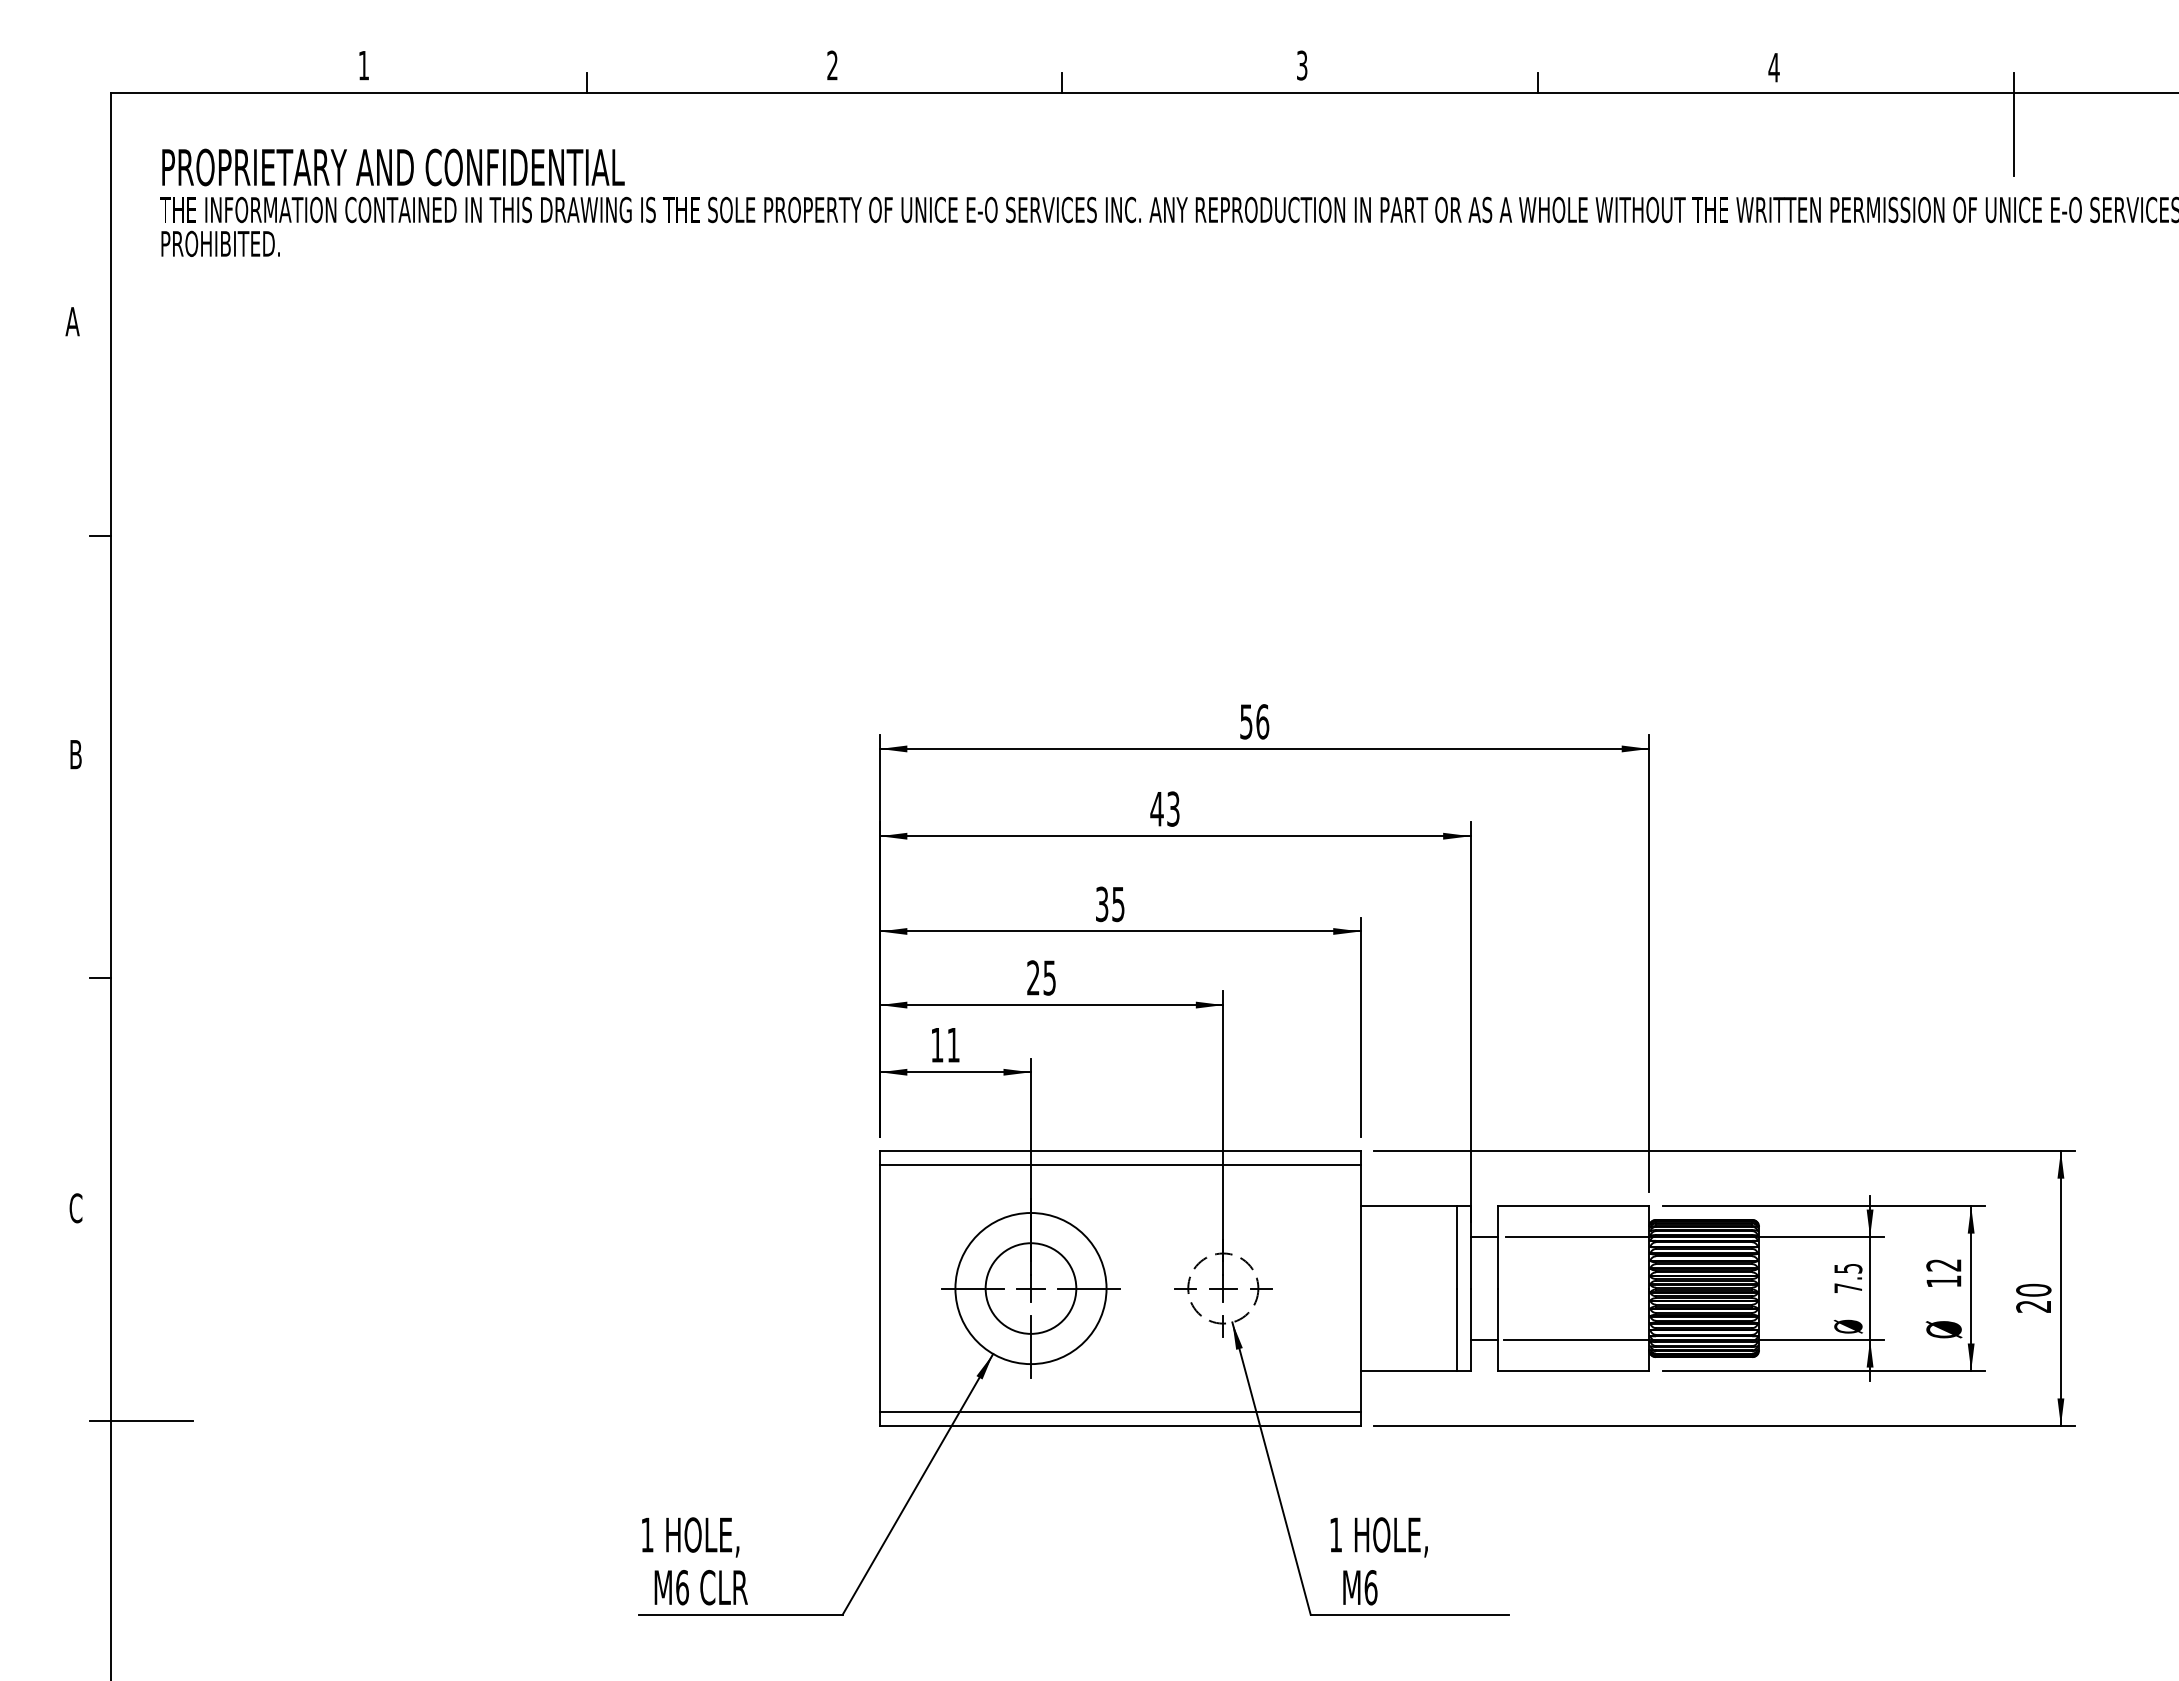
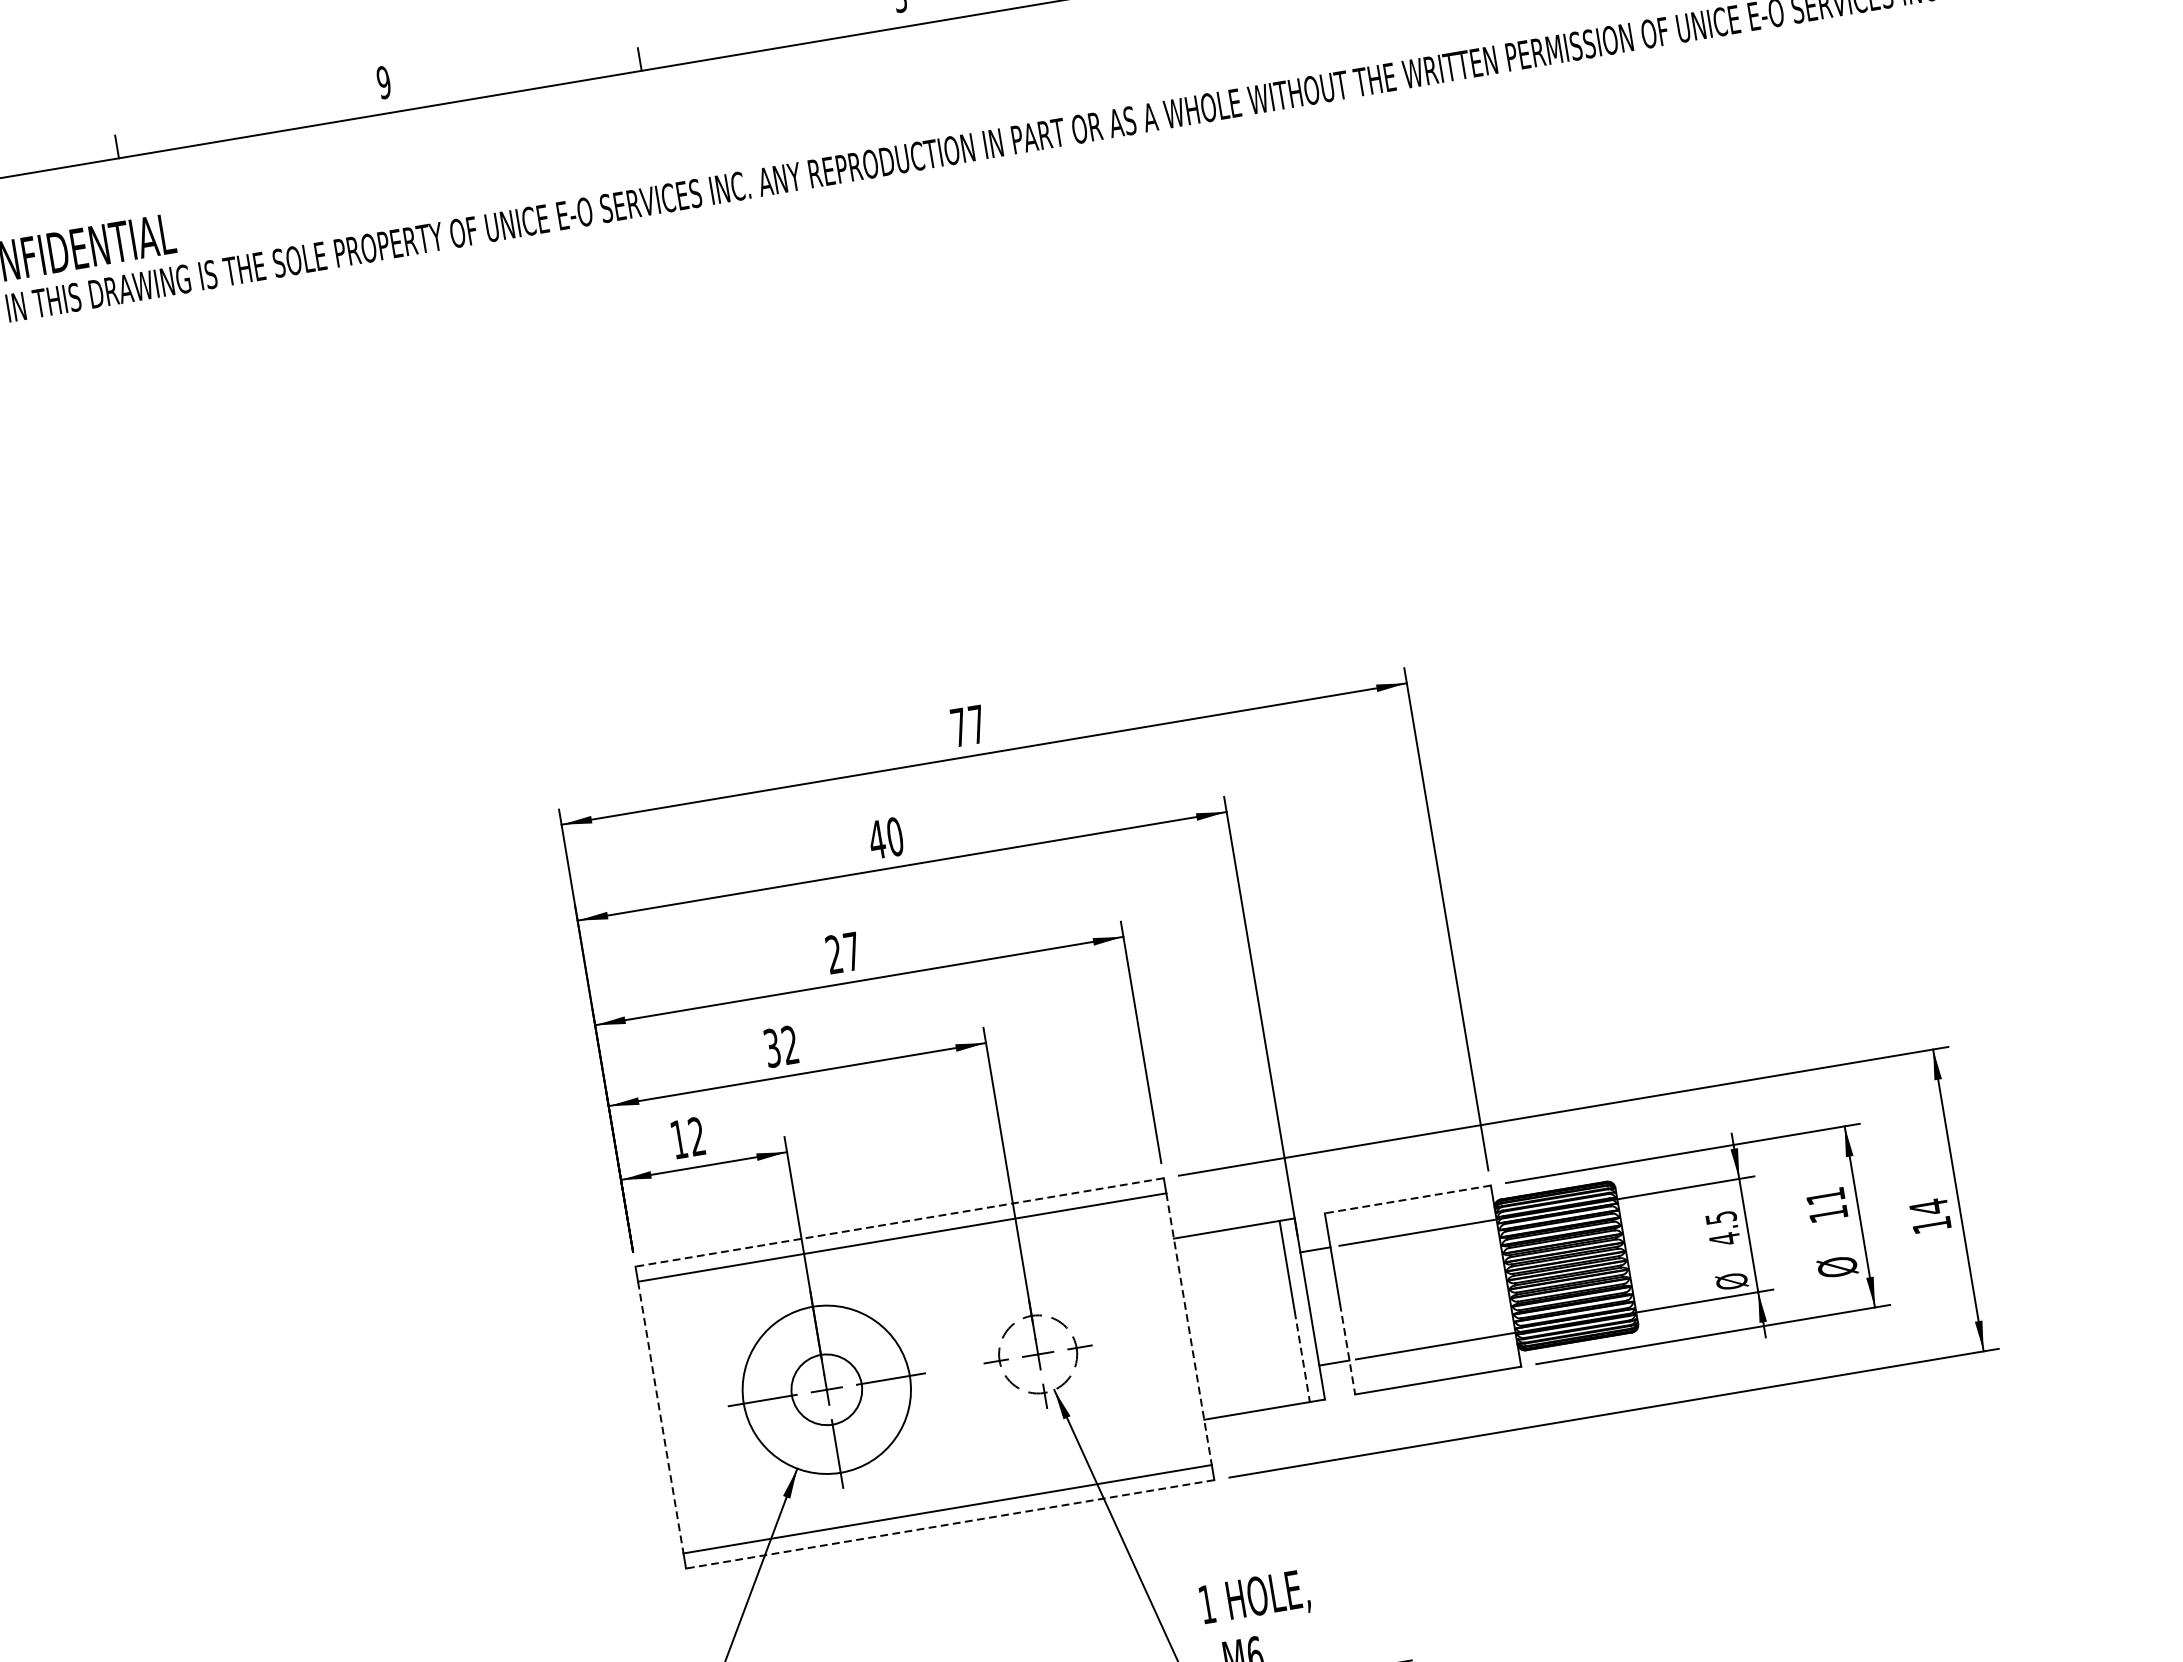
text: (832, 65) -> (383, 82), 2 -> 9
text: (1254, 721) -> (968, 725), 56 -> 77
text: (1173, 808) -> (895, 836), 43 -> 40
text: (1110, 904) -> (843, 953), 35 -> 27
text: (1041, 977) -> (781, 1046), 25 -> 32
text: (953, 1044) -> (696, 1135), 11 -> 12
line: (1119, 1151) -> (898, 1222), solid -> dashed
line: (1573, 1206) -> (1407, 1199), solid -> dashed
text: (1943, 1265) -> (1825, 1196), 12 -> 11
text: (1847, 1287) -> (1723, 1238), 7.5 -> 4.5
line: (879, 1288) -> (660, 1417), solid -> dashed
circle: (1030, 1288) -> (826, 1389), size x0.7
line: (1360, 1288) -> (1188, 1329), solid -> dashed
text: (2033, 1297) -> (1929, 1215), 20 -> 14
line: (1456, 1330) -> (1302, 1357), solid -> dashed
line: (1498, 1330) -> (1348, 1349), solid -> dashed
line: (1119, 1425) -> (949, 1523), solid -> dashed

